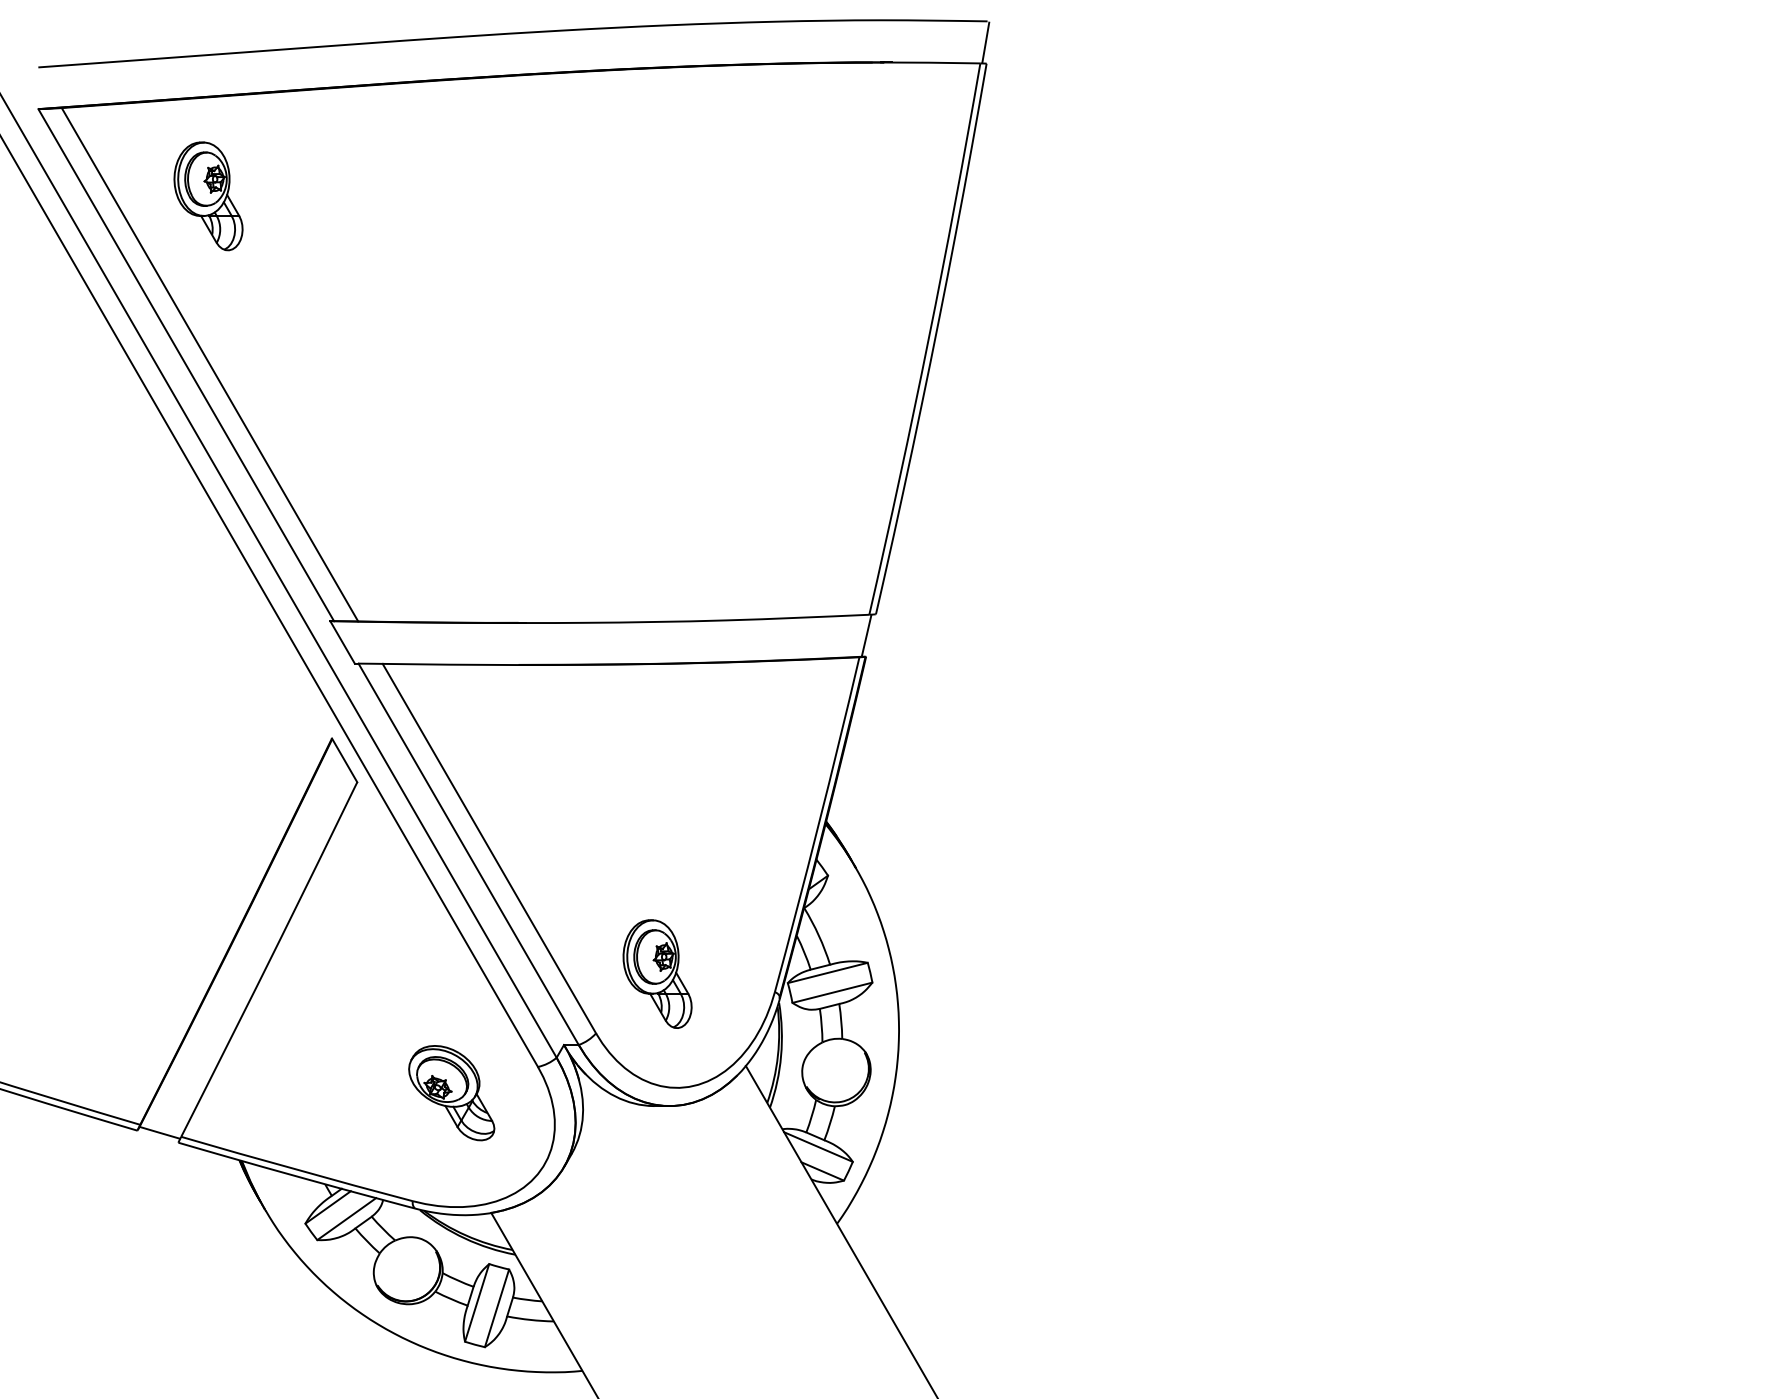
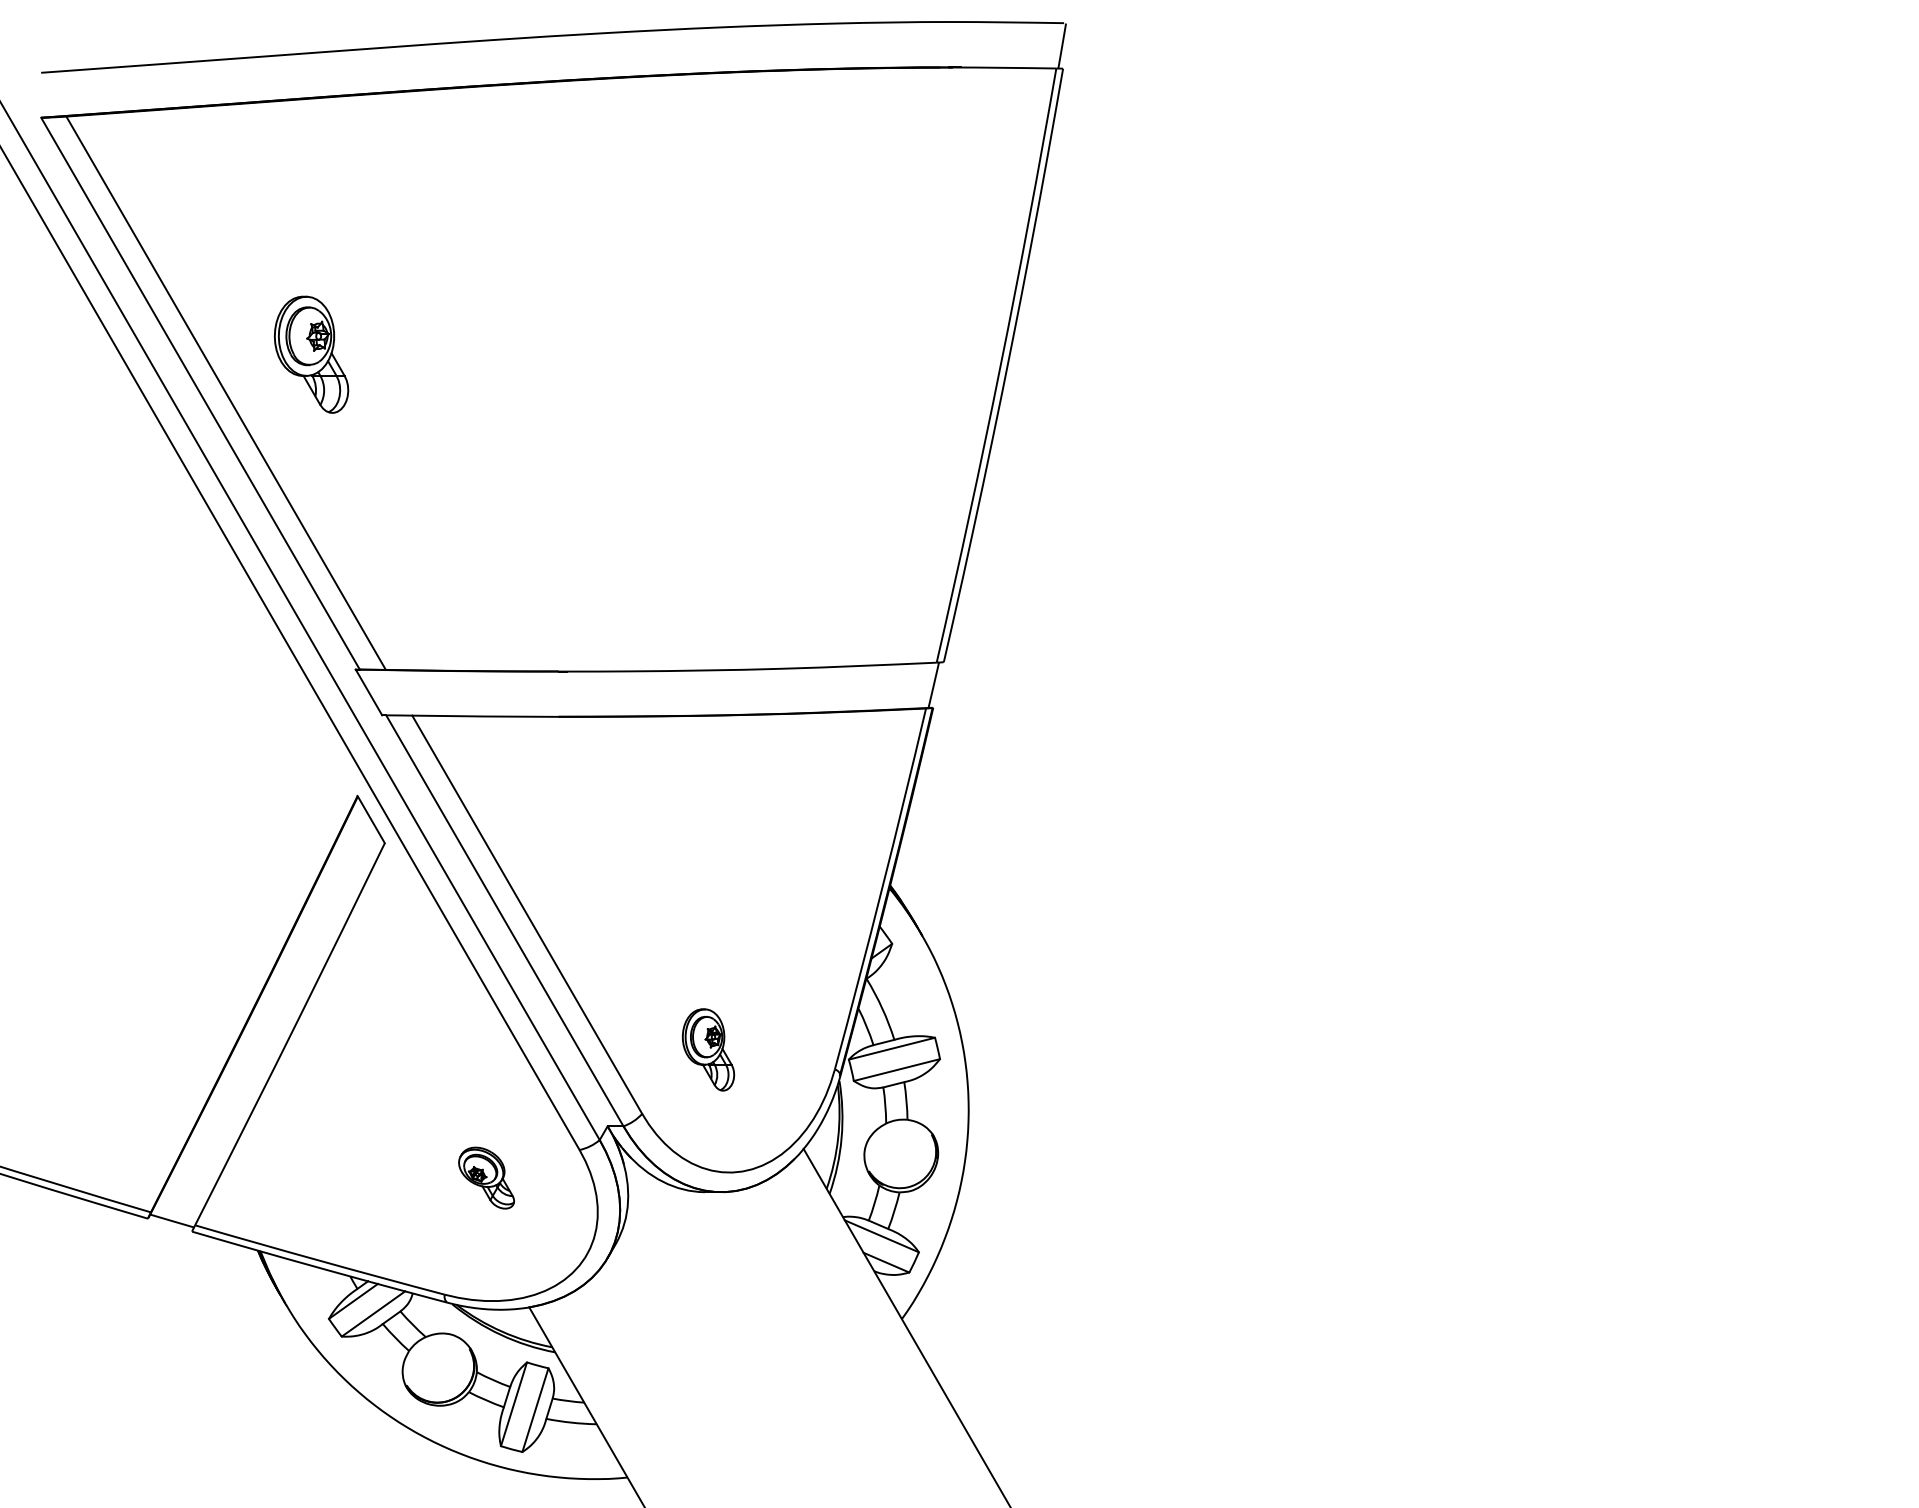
part: (208, 196) -> (311, 354), moved
part: (657, 973) -> (708, 1049), size x0.7
part: (451, 1092) -> (486, 1177), size x0.6

